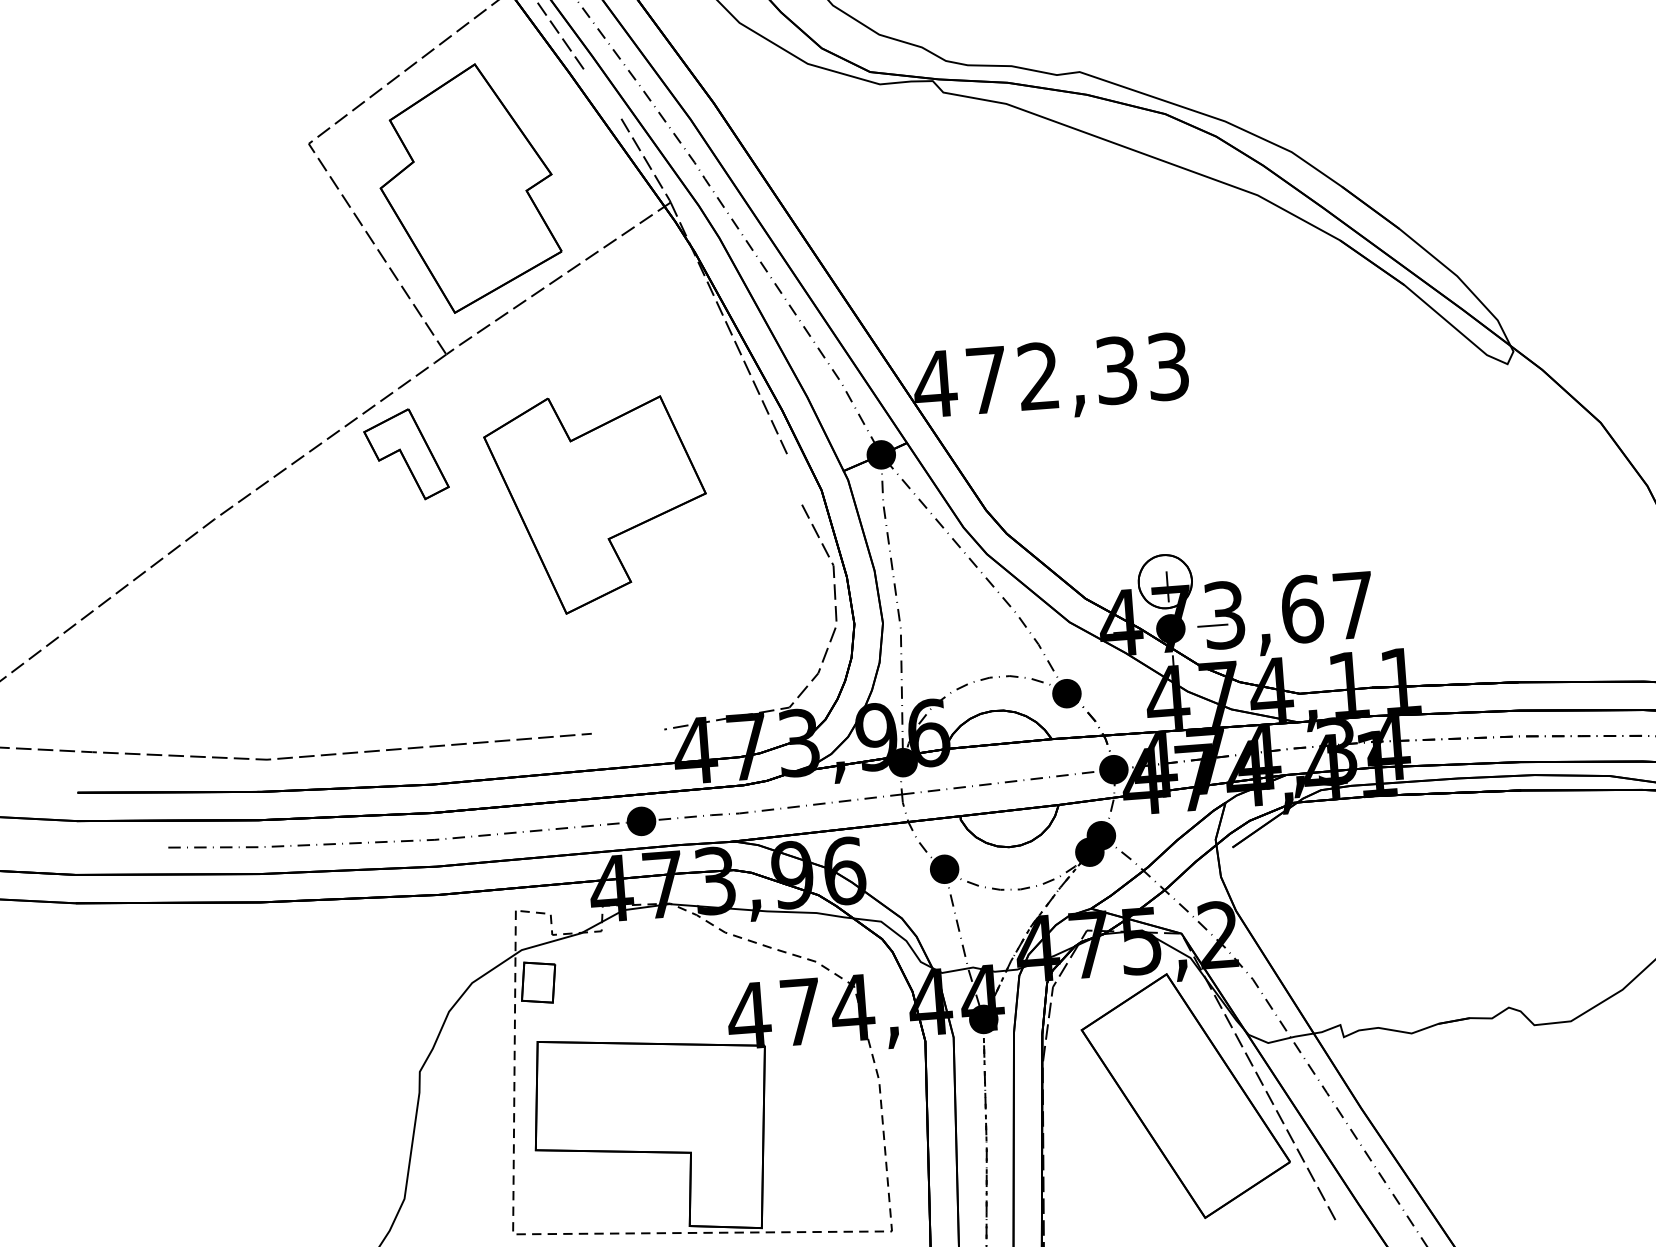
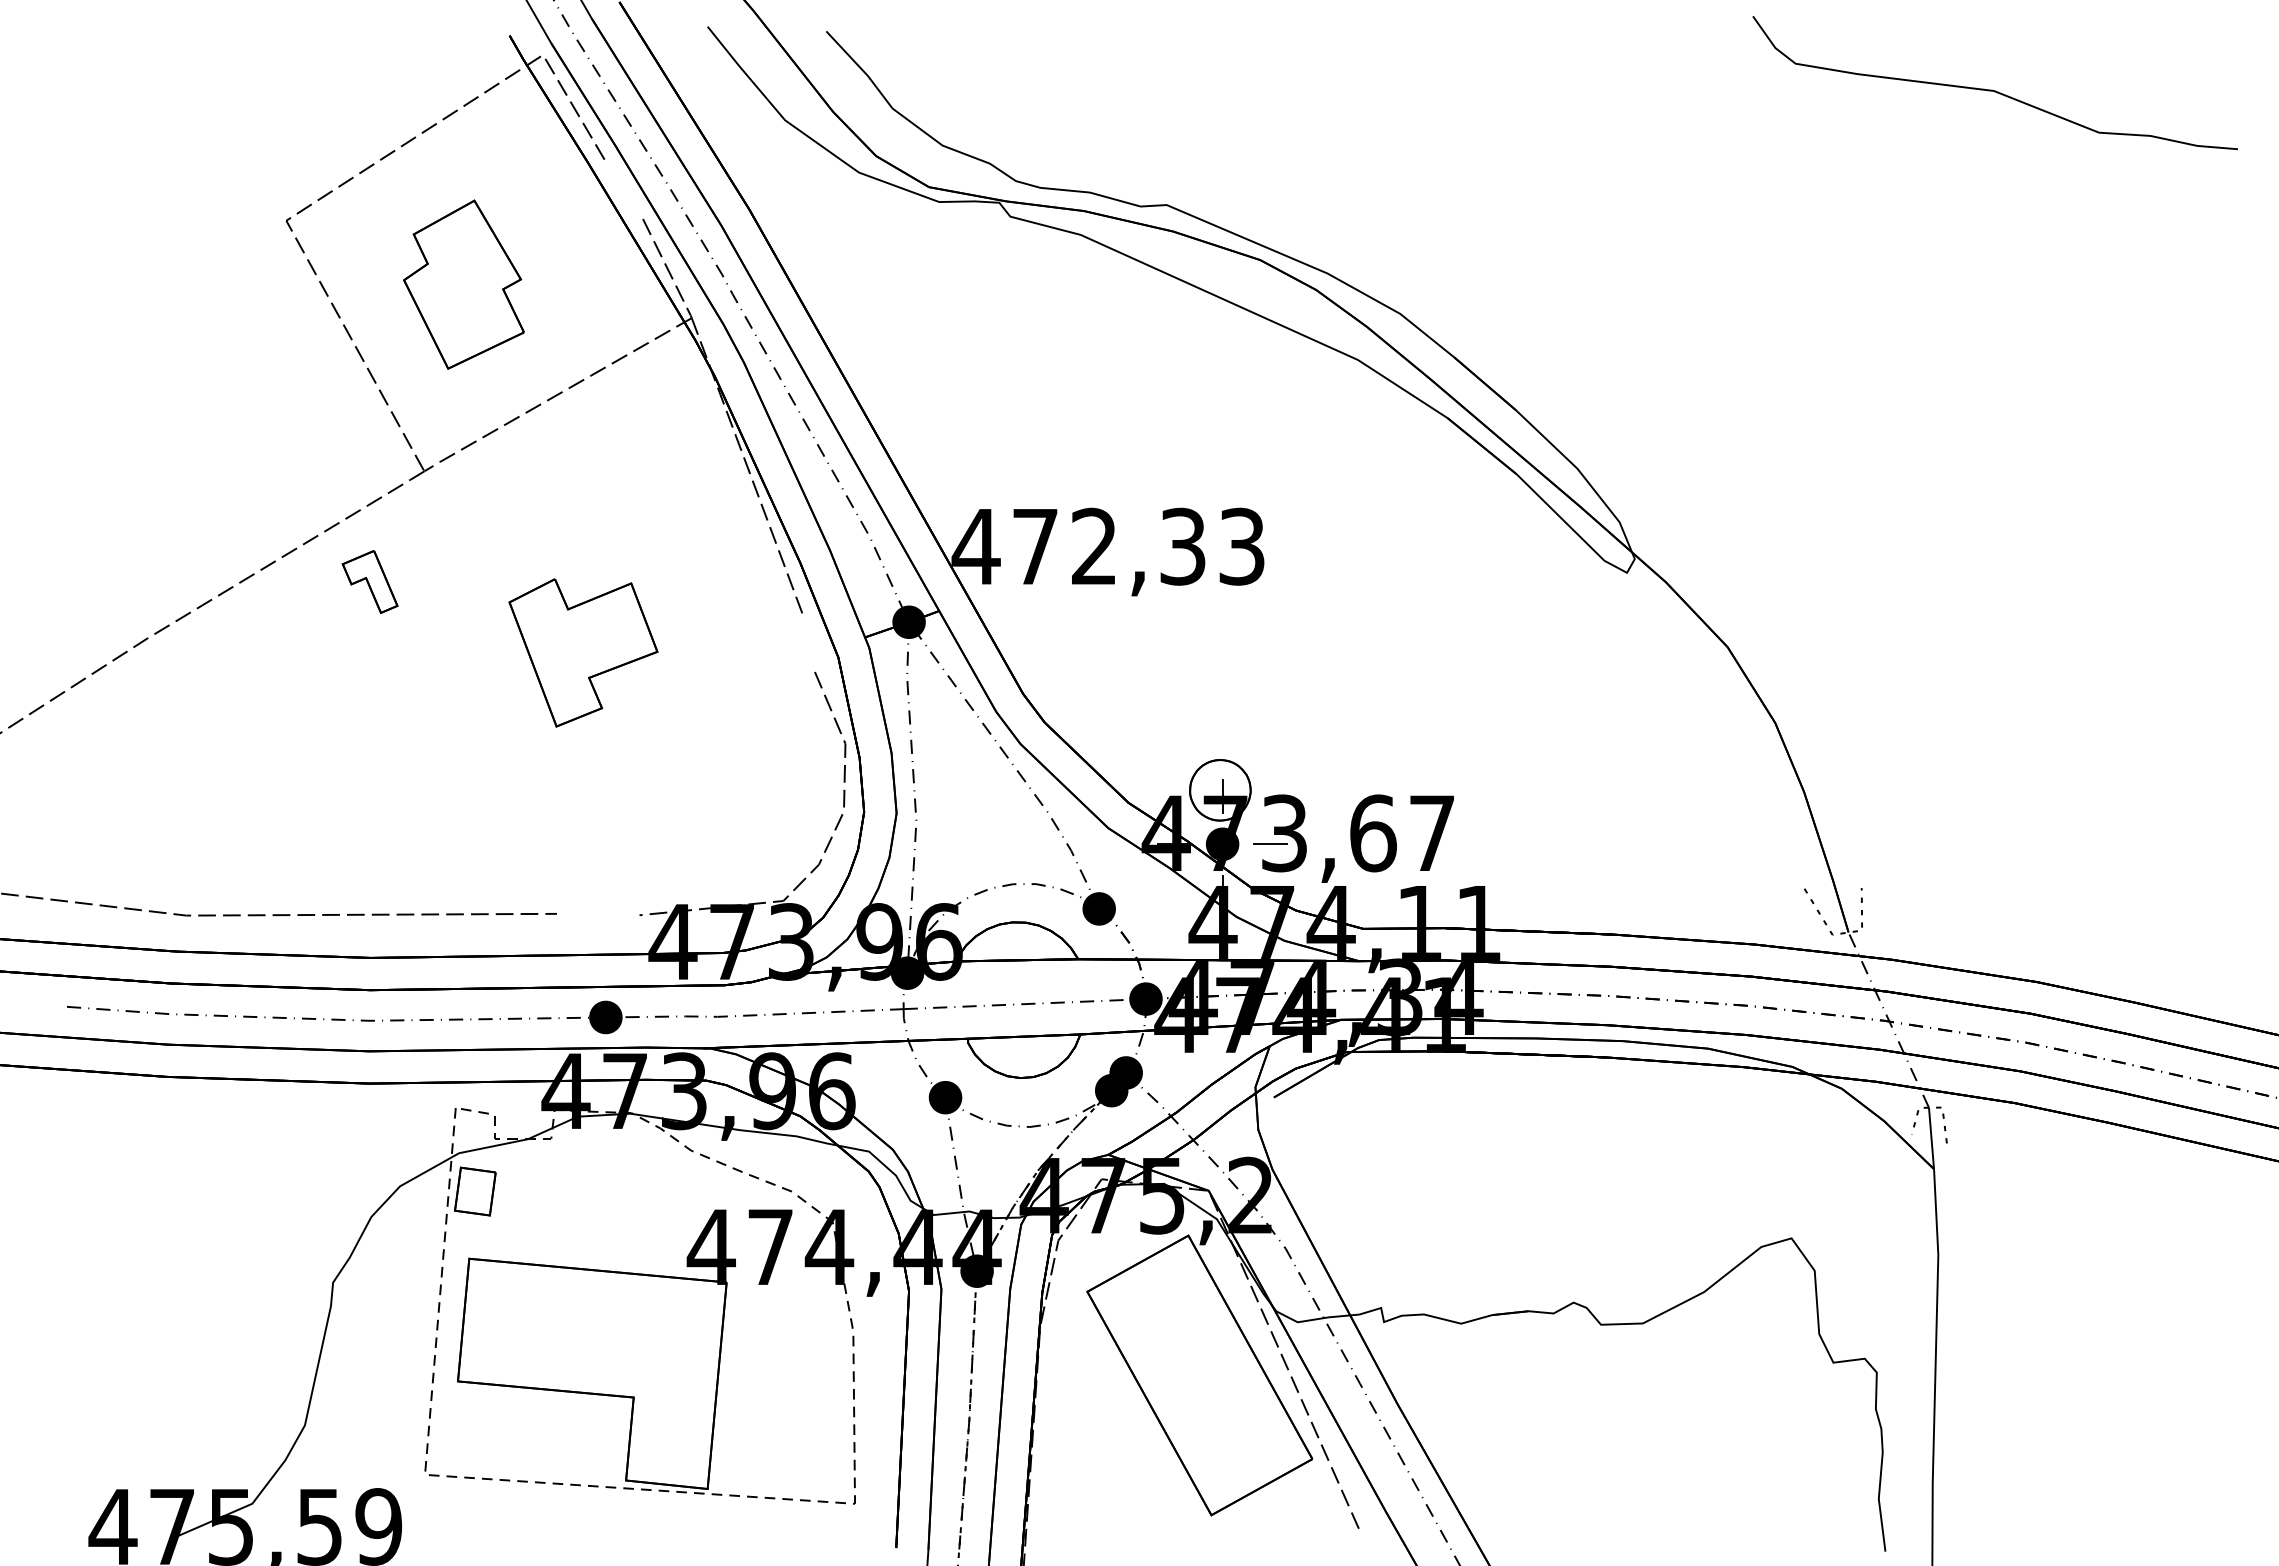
part: (468, 188) -> (463, 284), size x0.6
part: (405, 454) -> (369, 581), size x0.6
part: (597, 502) -> (583, 652), size x0.6

